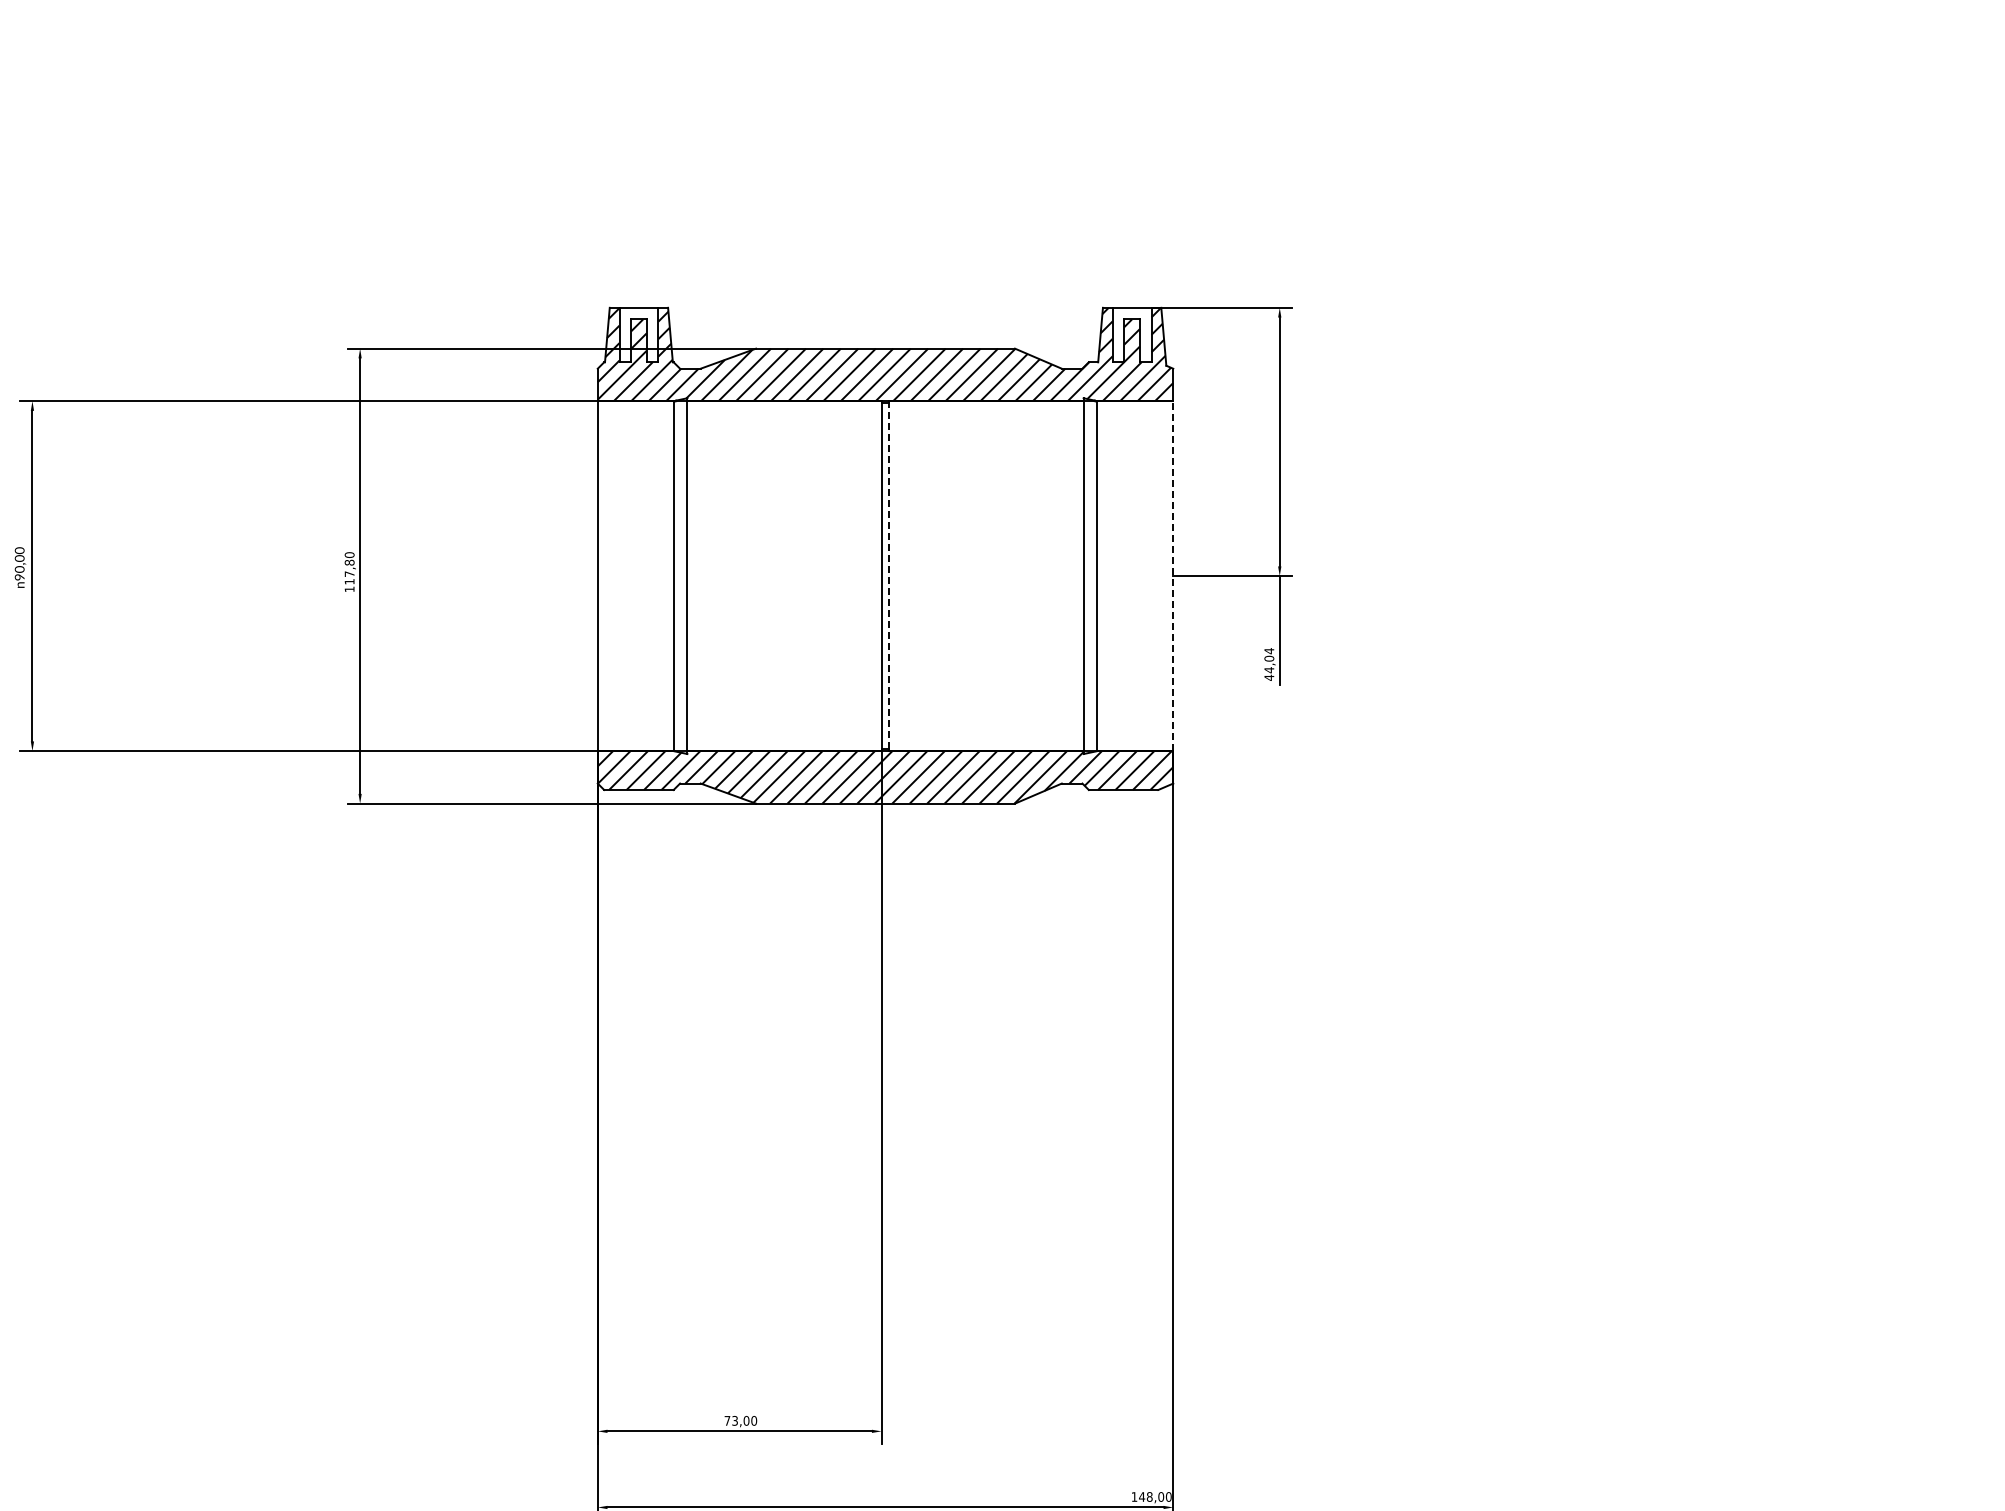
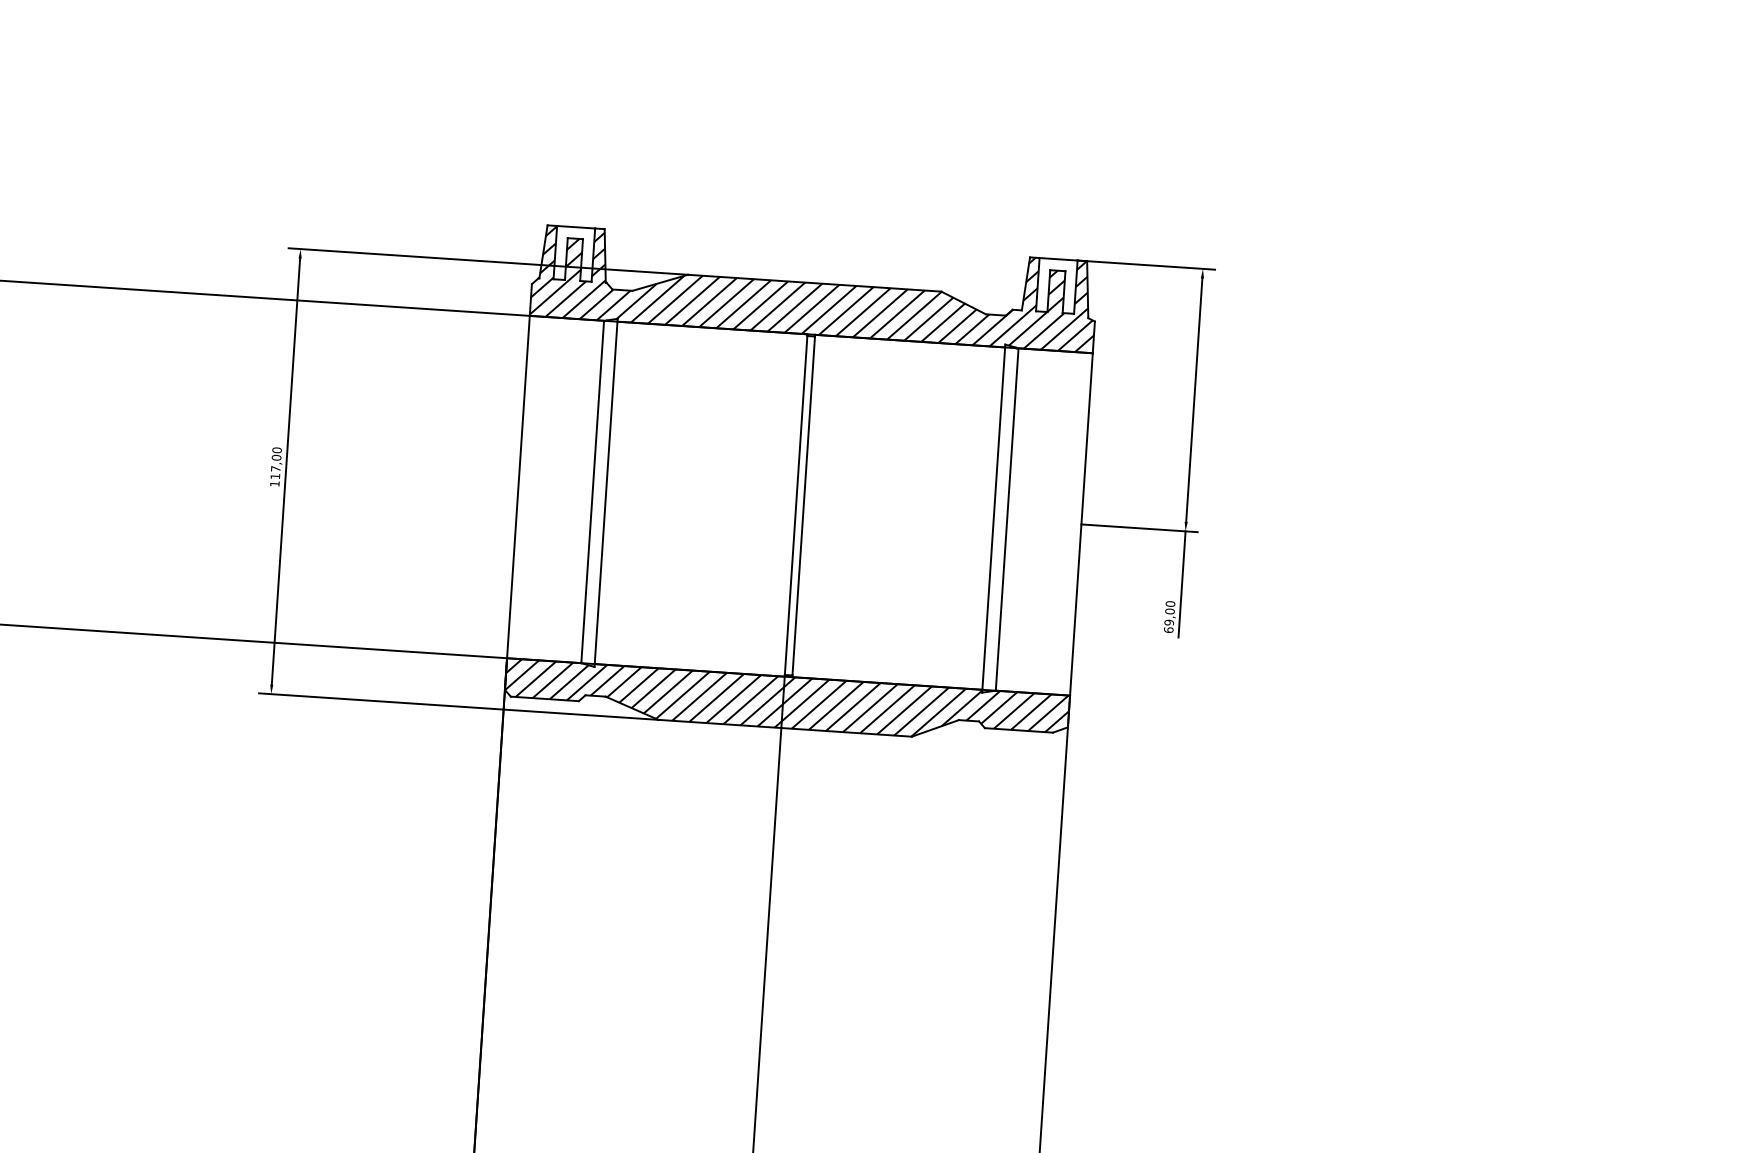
text: (349, 562) -> (276, 457), 117,80 -> 117,00
line: (889, 575) -> (803, 505), dashed -> solid
line: (1173, 576) -> (1081, 524), dashed -> solid
text: (1269, 664) -> (1169, 617), 44,04 -> 69,00

